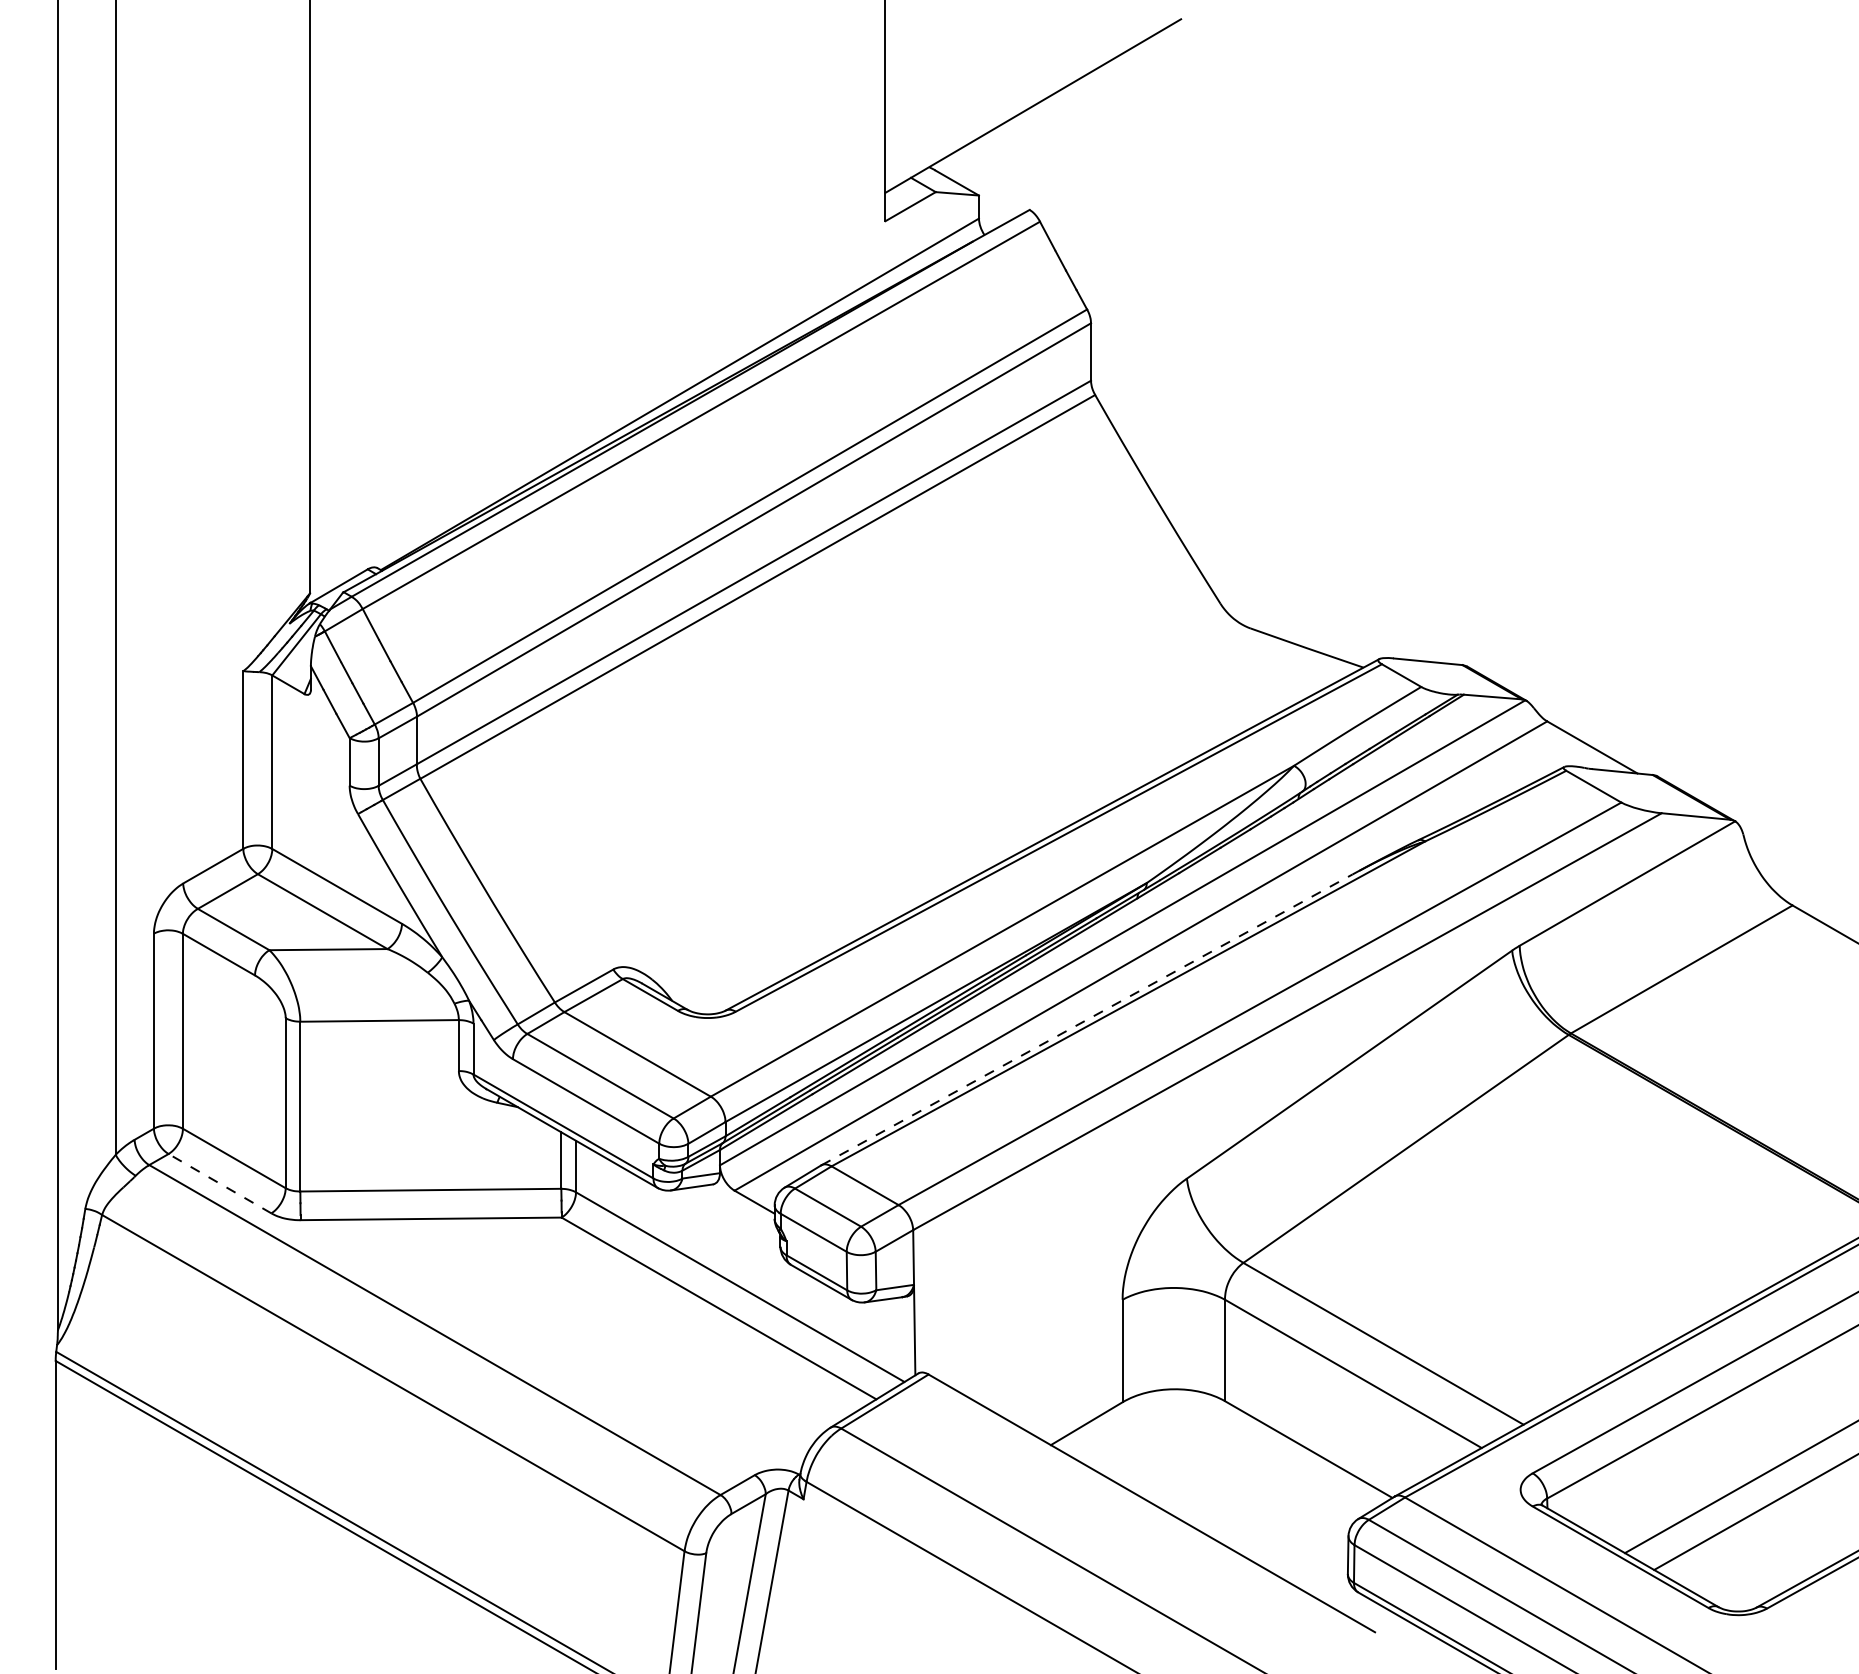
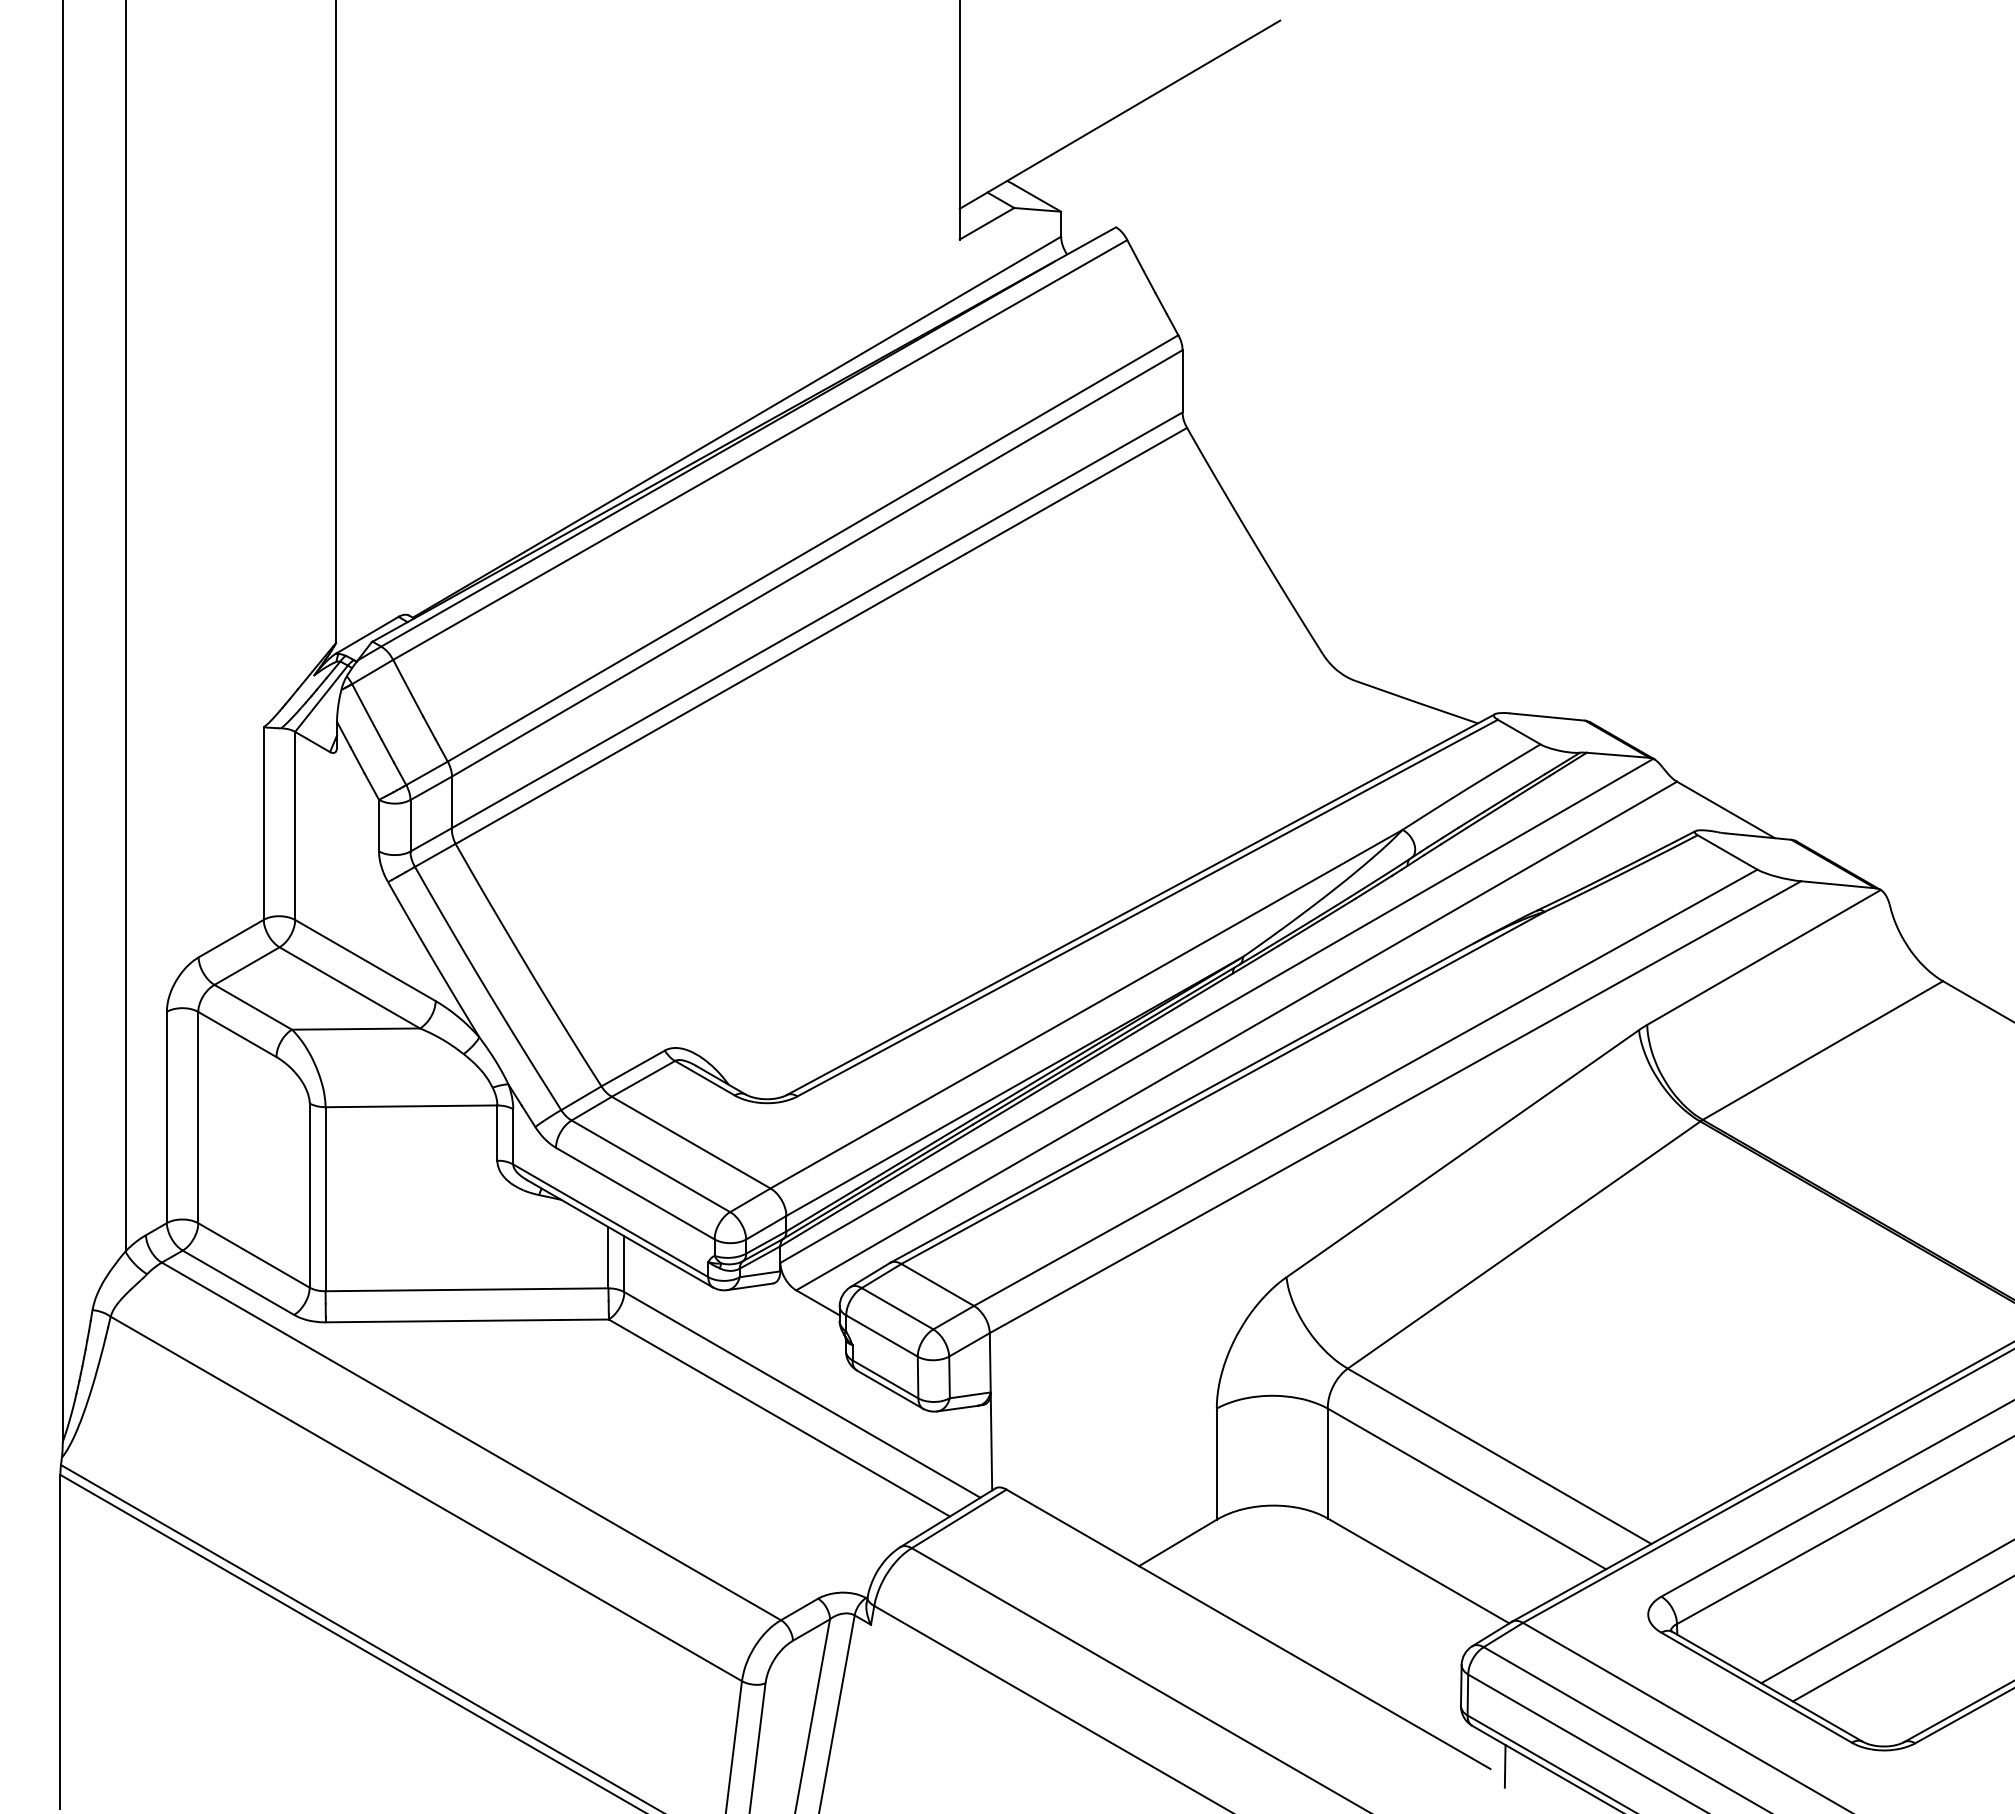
line: (1087, 1019) -> (1178, 1104), dashed -> solid
line: (220, 1183) -> (238, 1282), dashed -> solid
line: (1388, 1629) -> (1504, 1766), added

